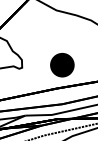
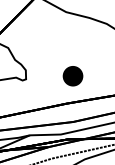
part: (61, 64) -> (72, 75), size x0.71

